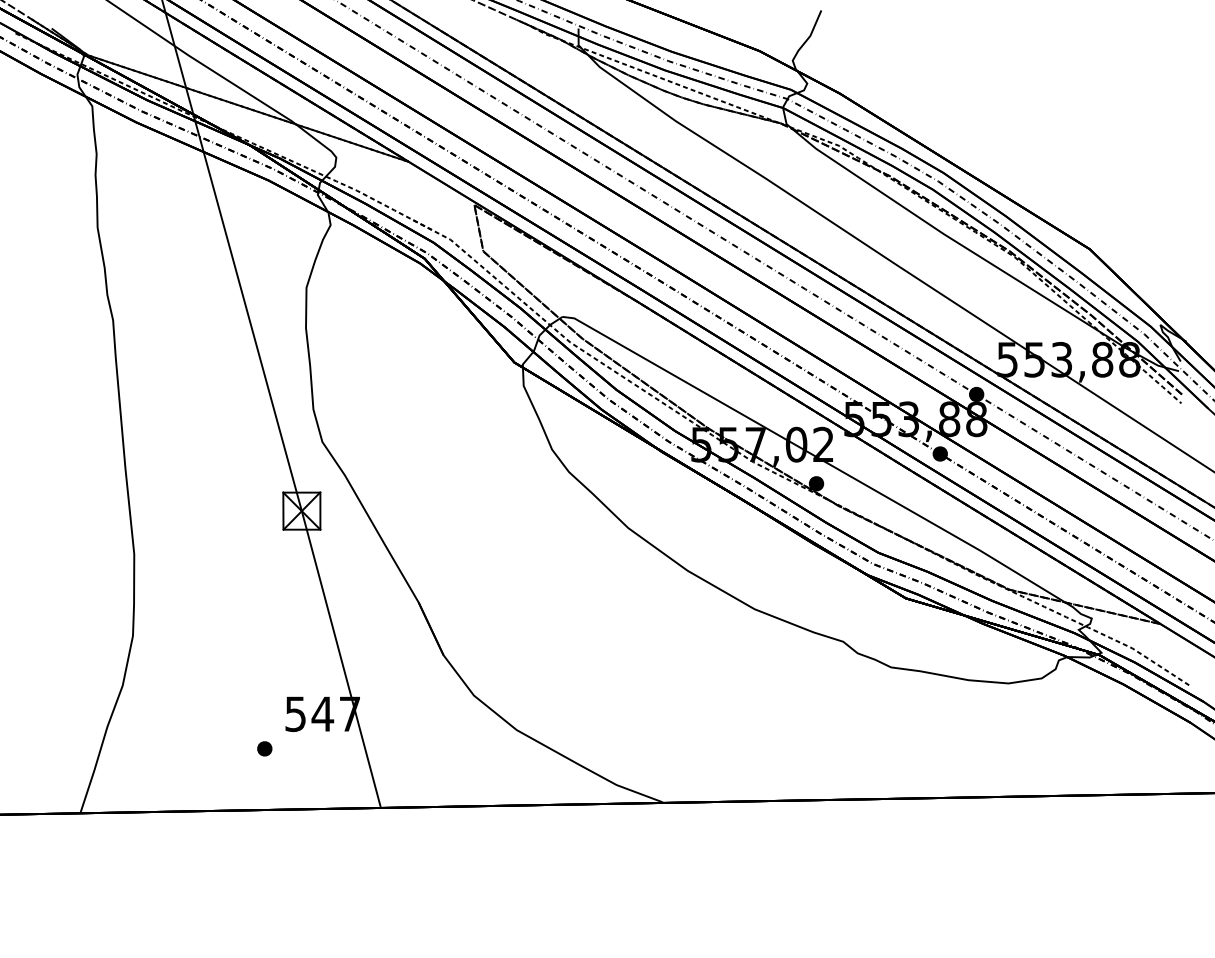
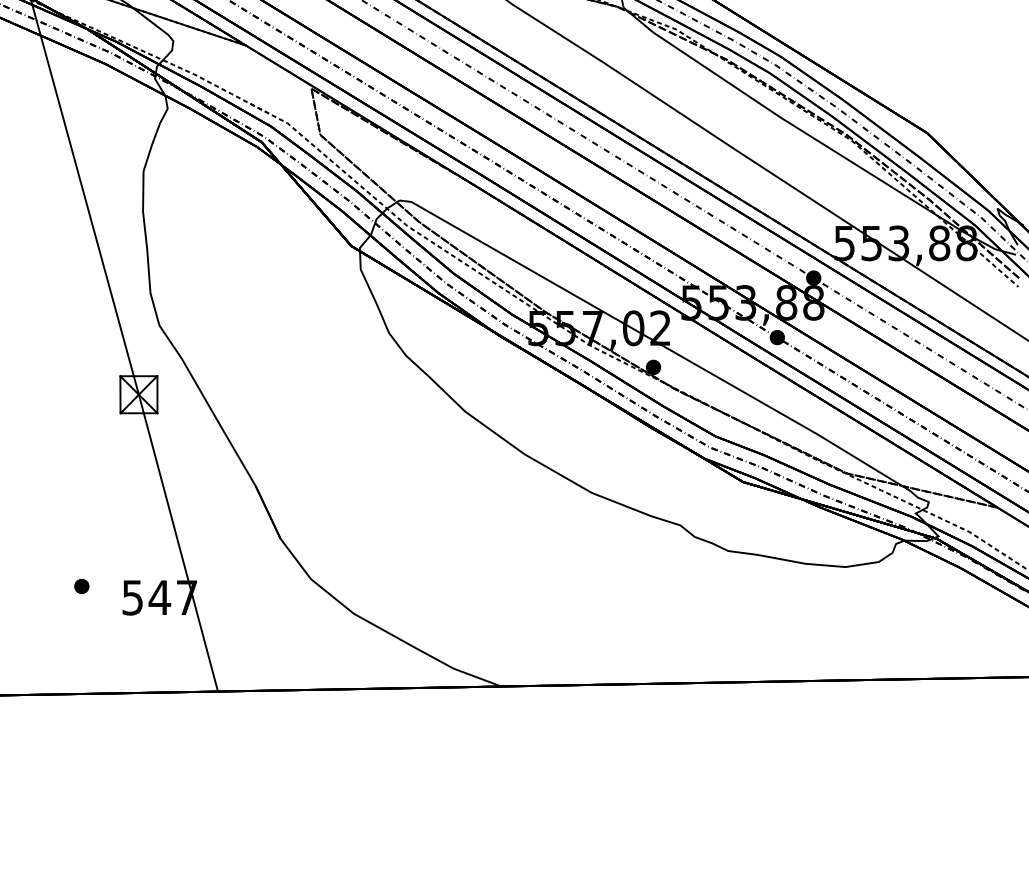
part: (264, 748) -> (81, 586), moved

